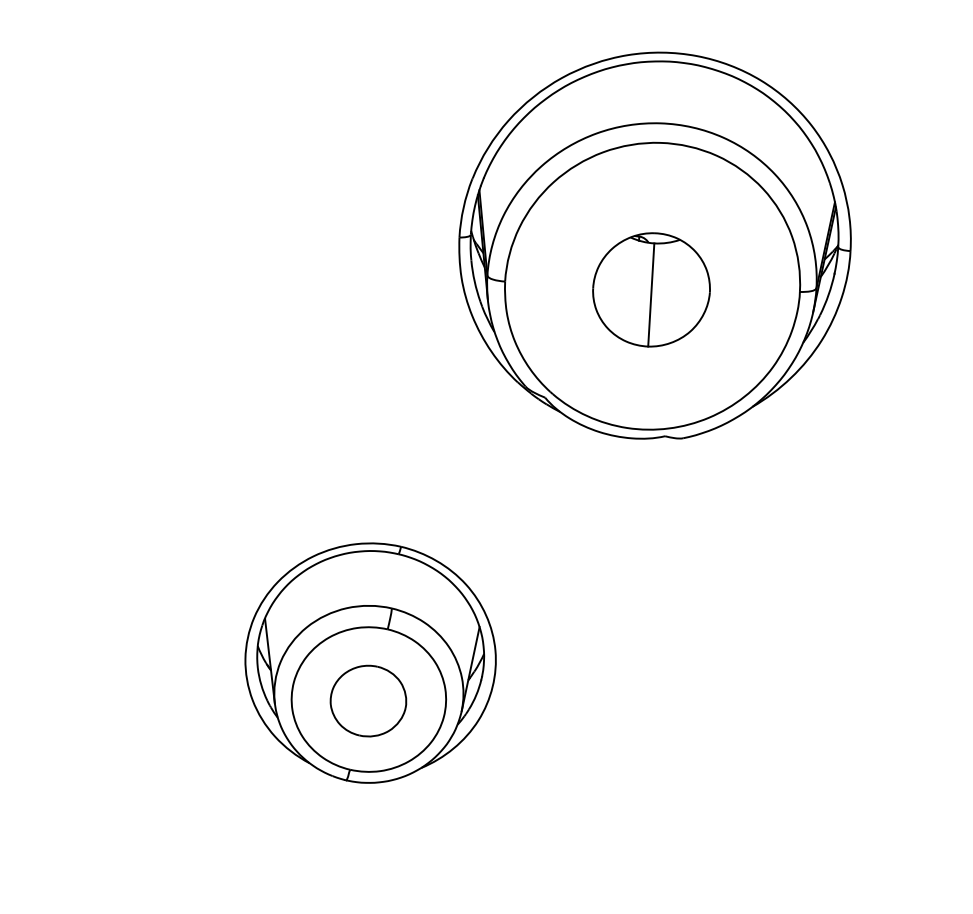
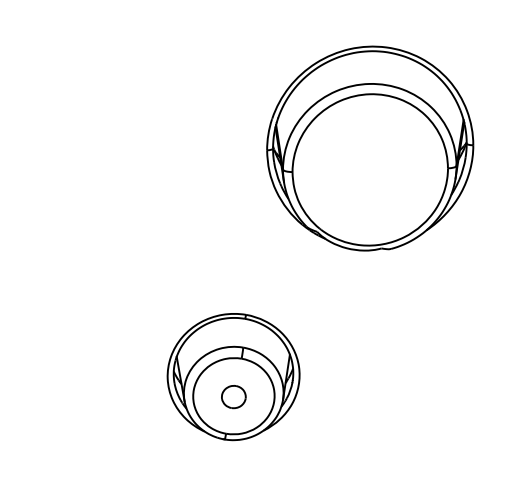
part: (650, 289) -> (369, 171), removed
part: (368, 700) -> (233, 396), size x0.6

